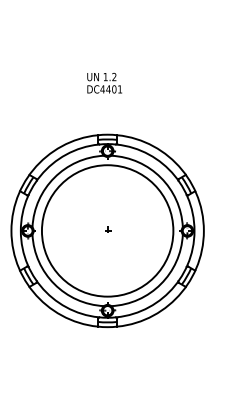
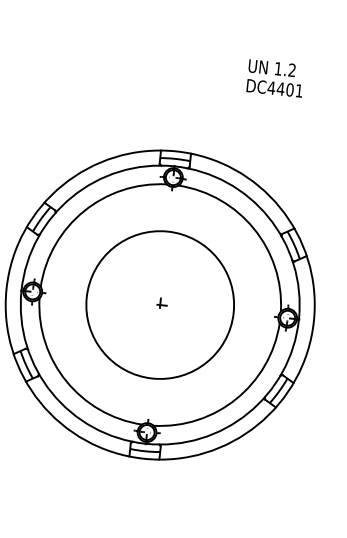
text: (104, 83) -> (275, 78), moved
circle: (107, 230) -> (160, 304), size x0.7

